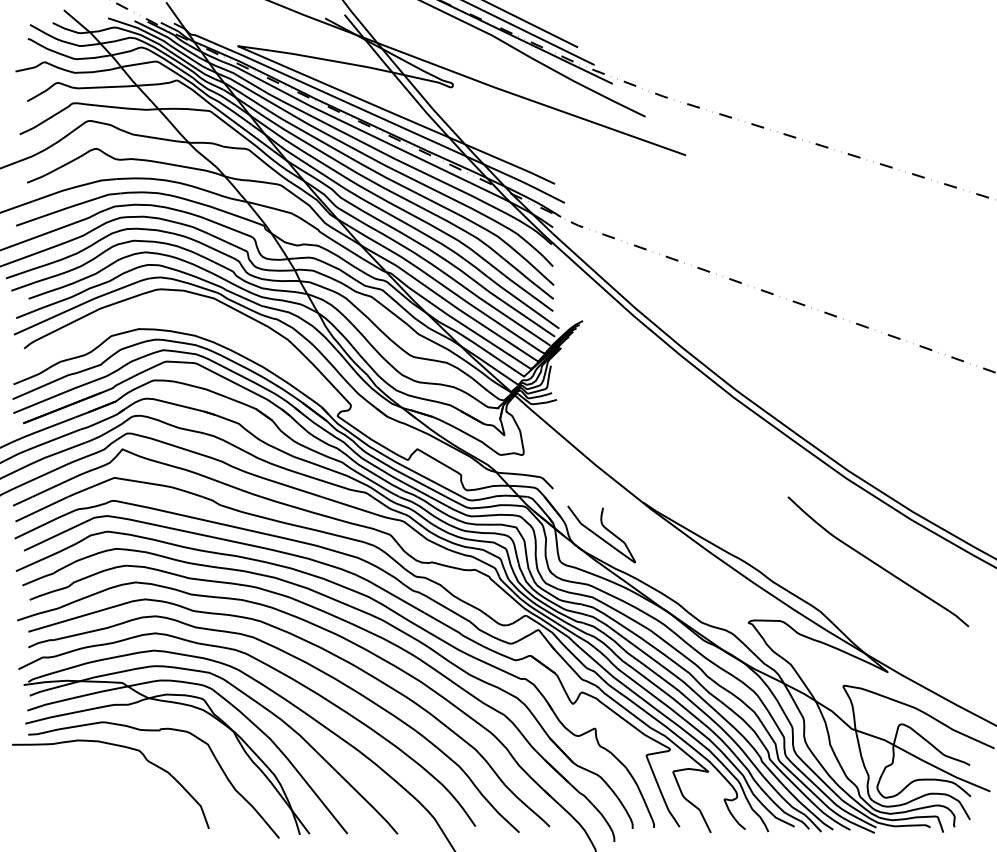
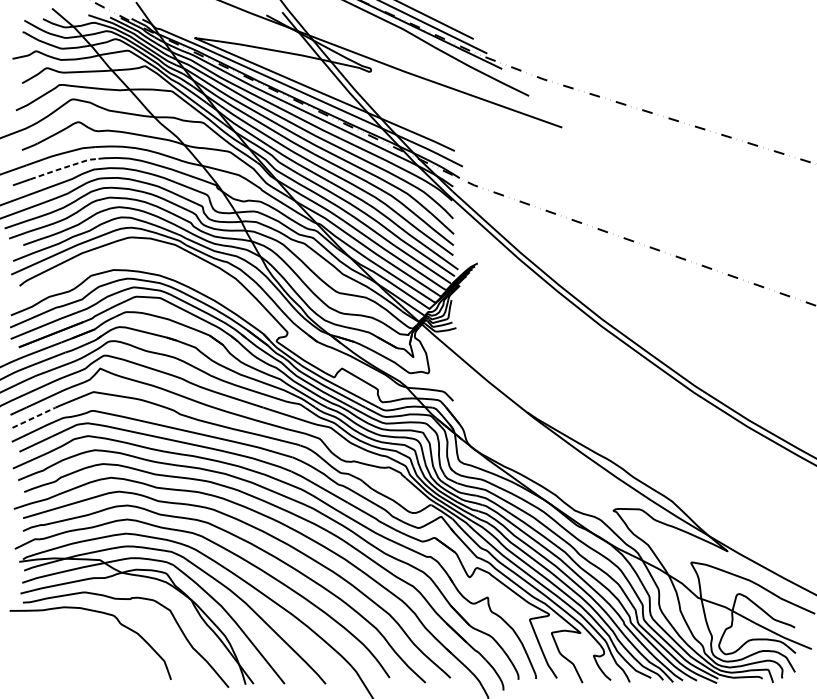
line: (78, 204) -> (64, 167), solid -> dashed
line: (42, 509) -> (34, 417), solid -> dashed
curve: (599, 535) -> (491, 439), removed
curve: (877, 563) -> (719, 462), removed

